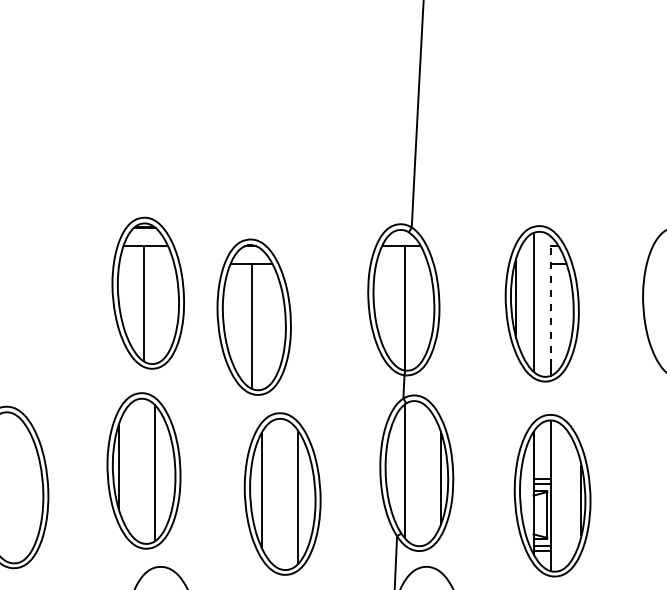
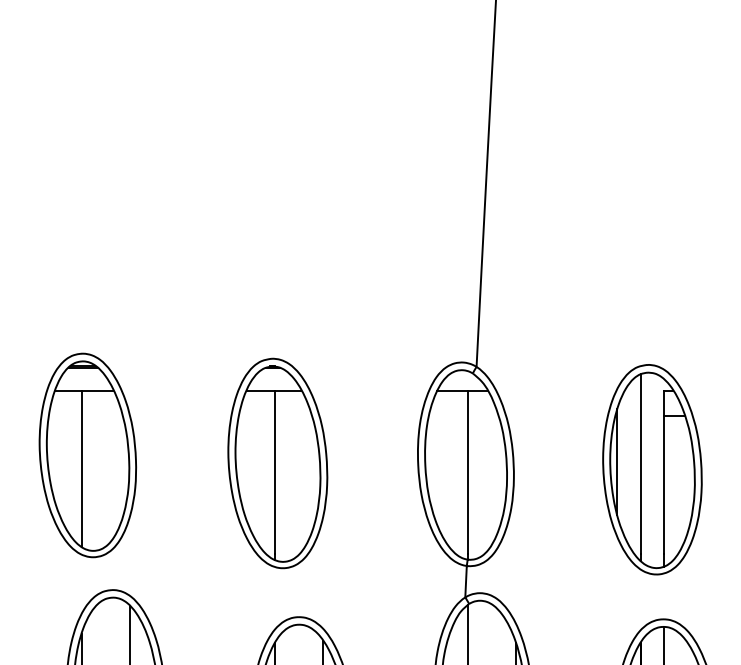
part: (147, 292) -> (86, 454), moved
line: (550, 305) -> (663, 471), dashed -> solid
part: (253, 316) -> (276, 462), moved

